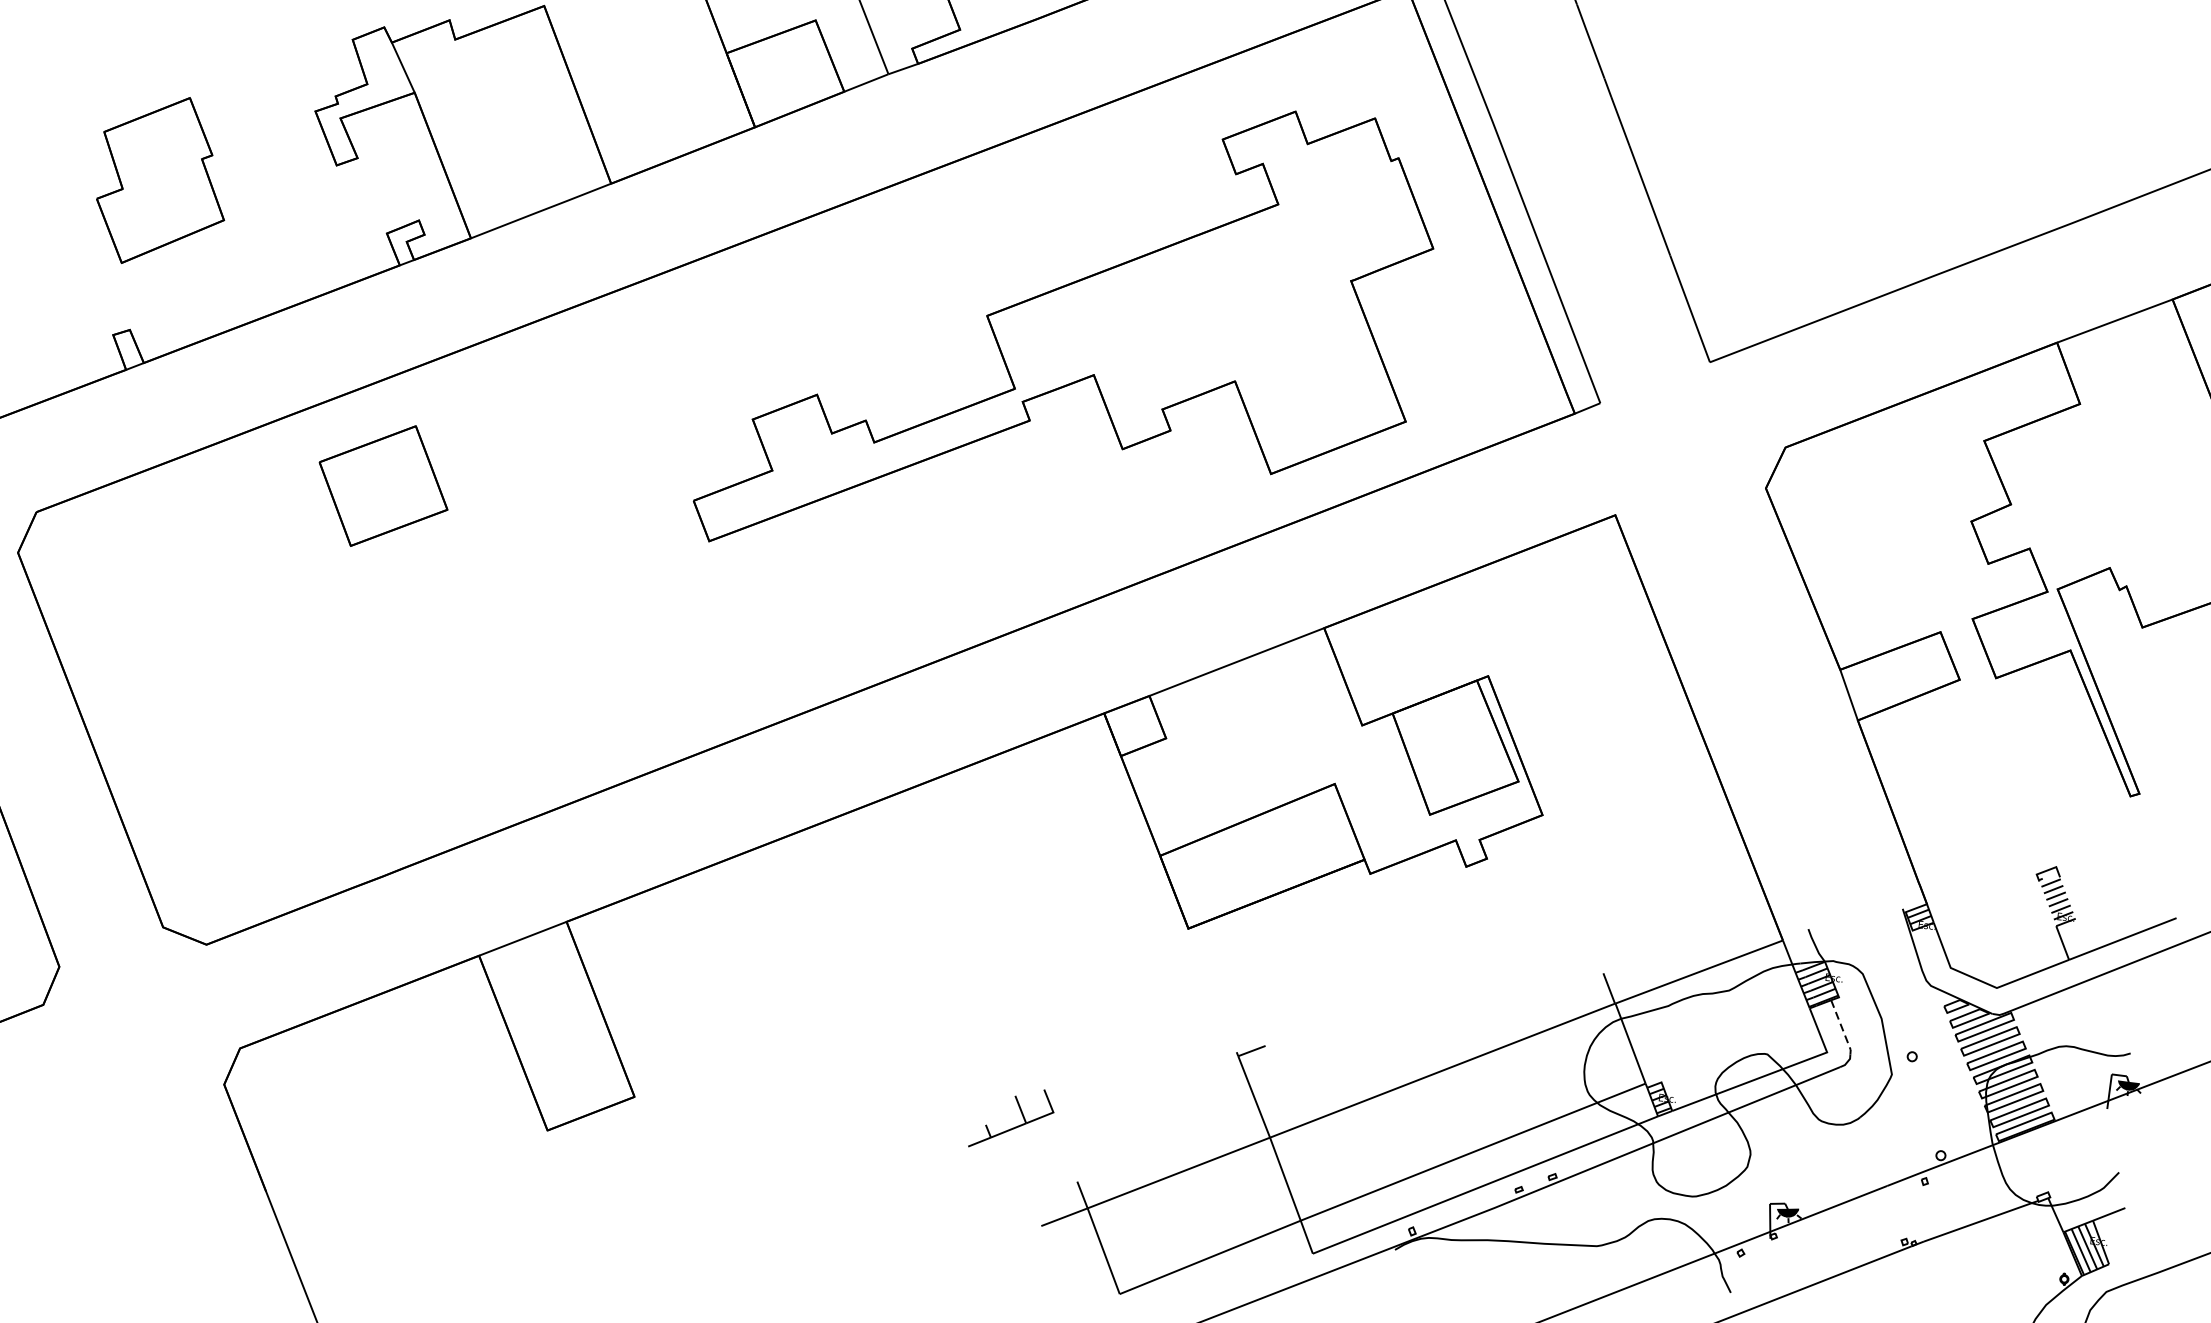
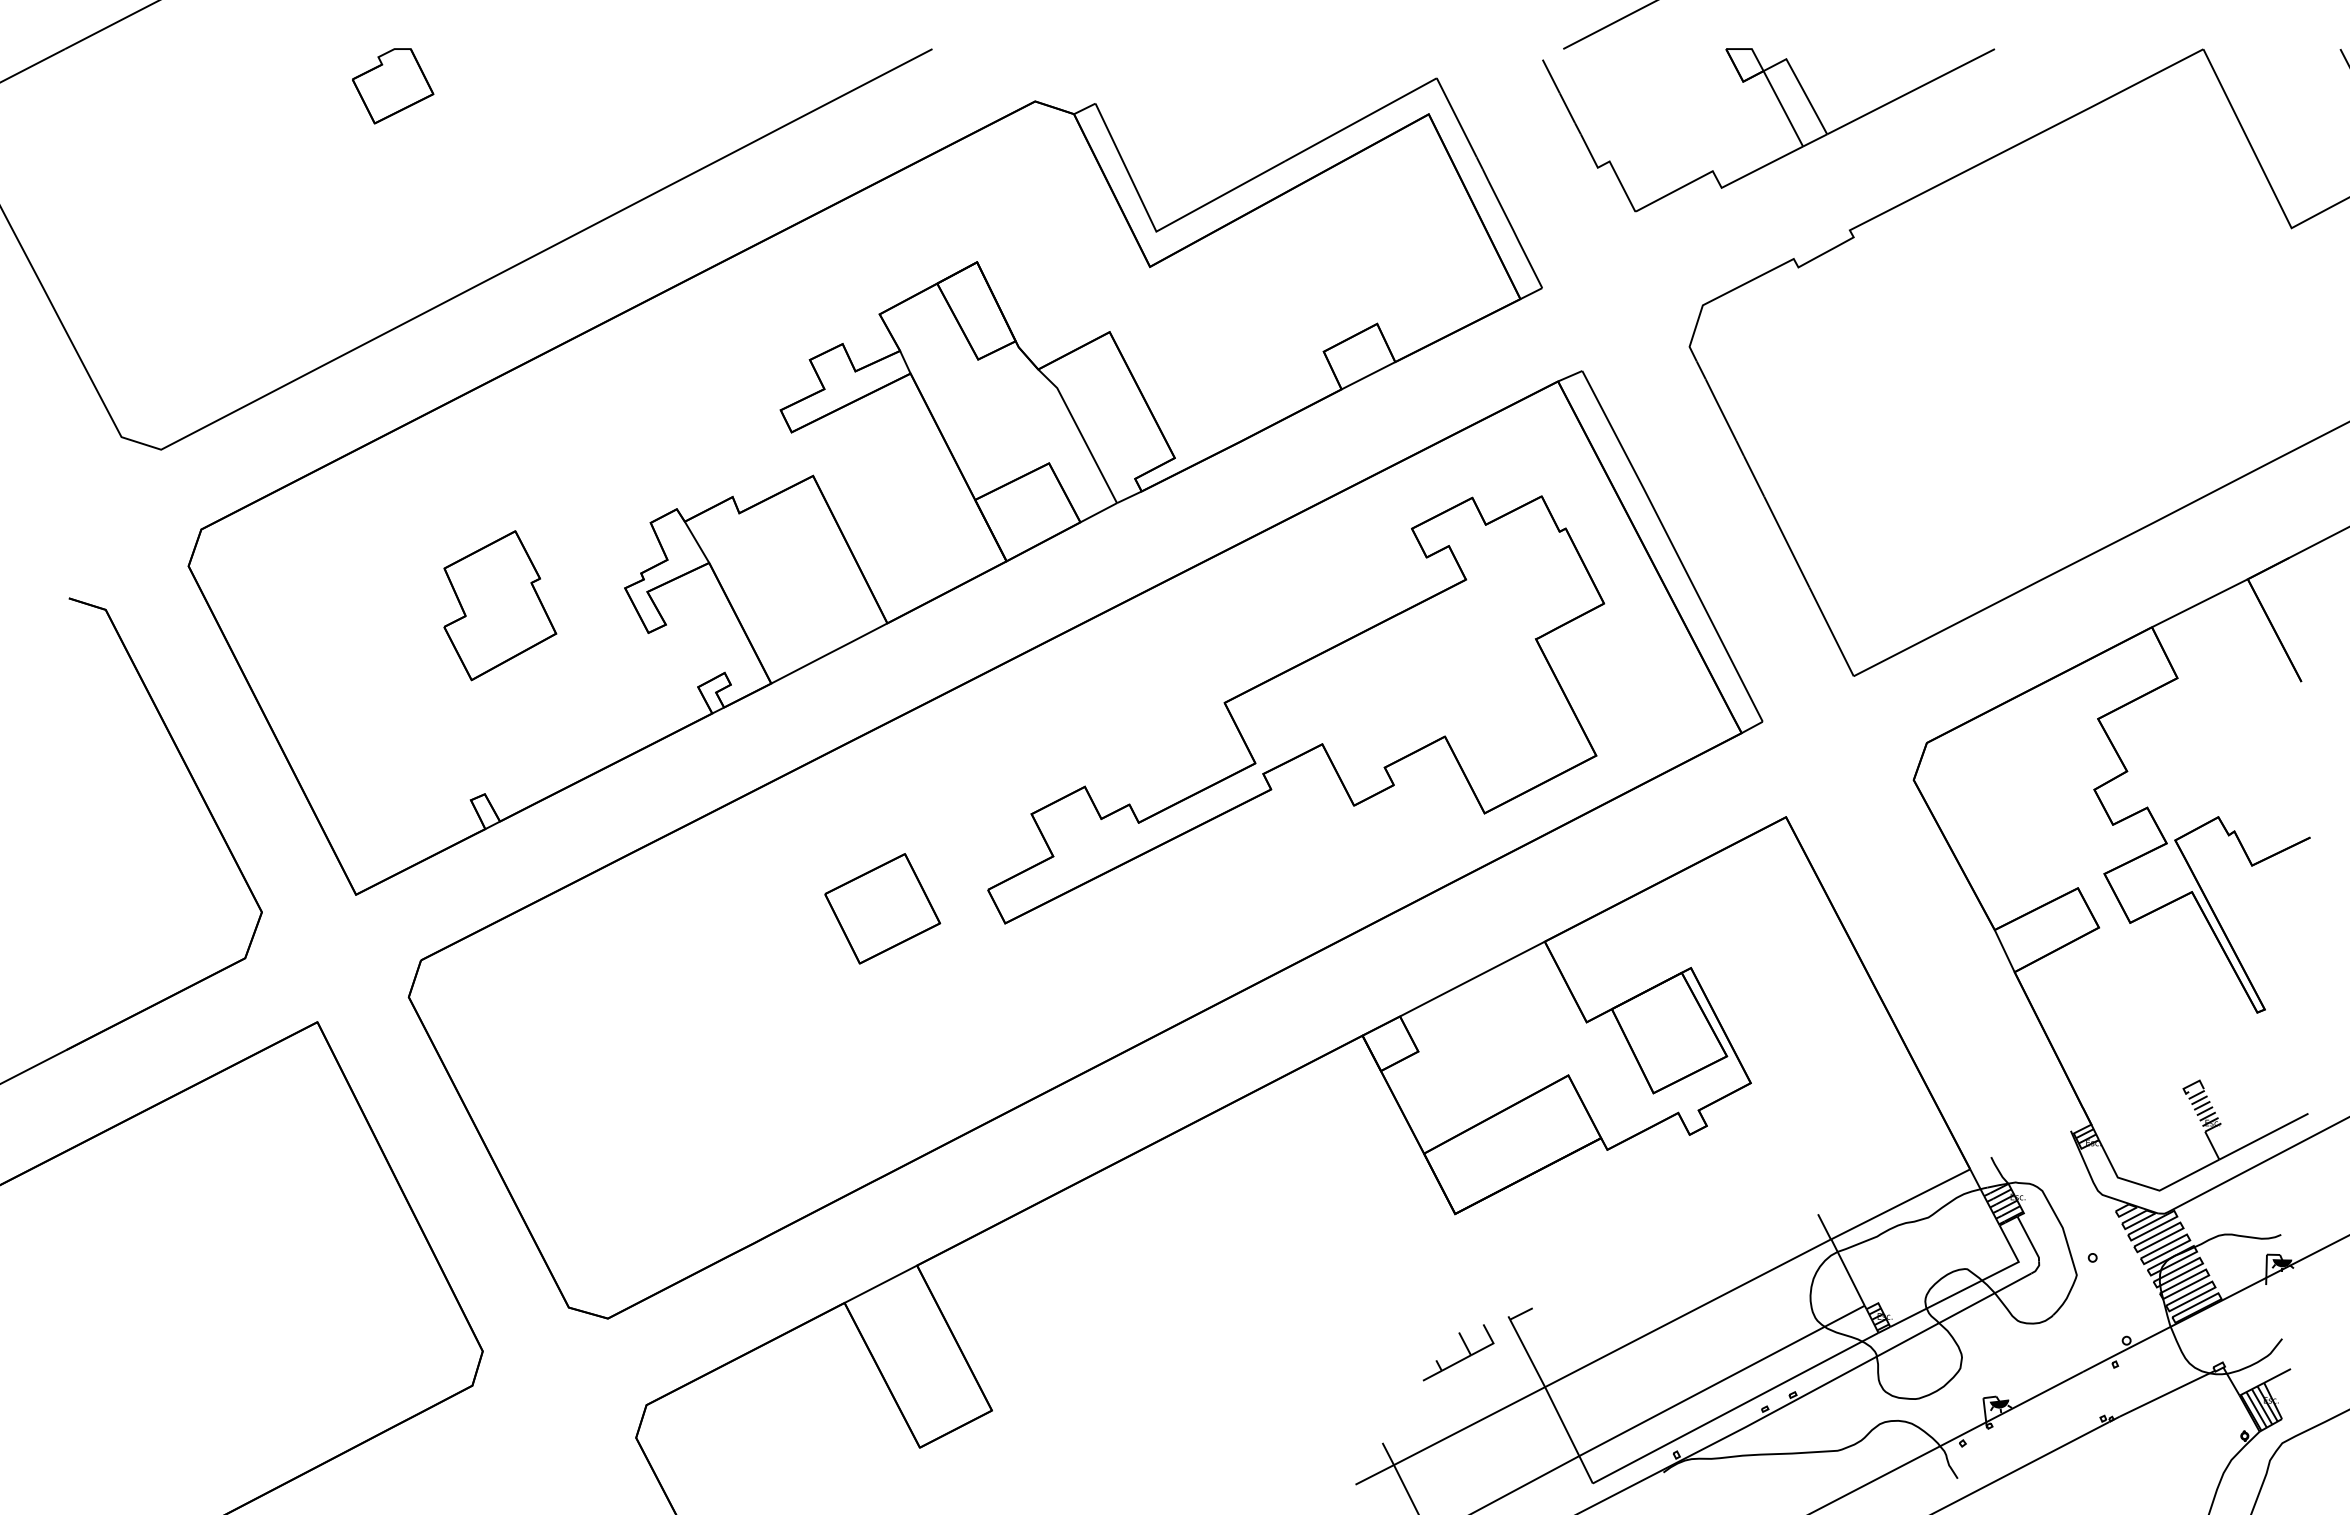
part: (163, 181) -> (500, 605), moved
part: (383, 485) -> (882, 908), moved
line: (1842, 1028) -> (2029, 1239), dashed -> solid
part: (1016, 1125) -> (1462, 1358), moved

